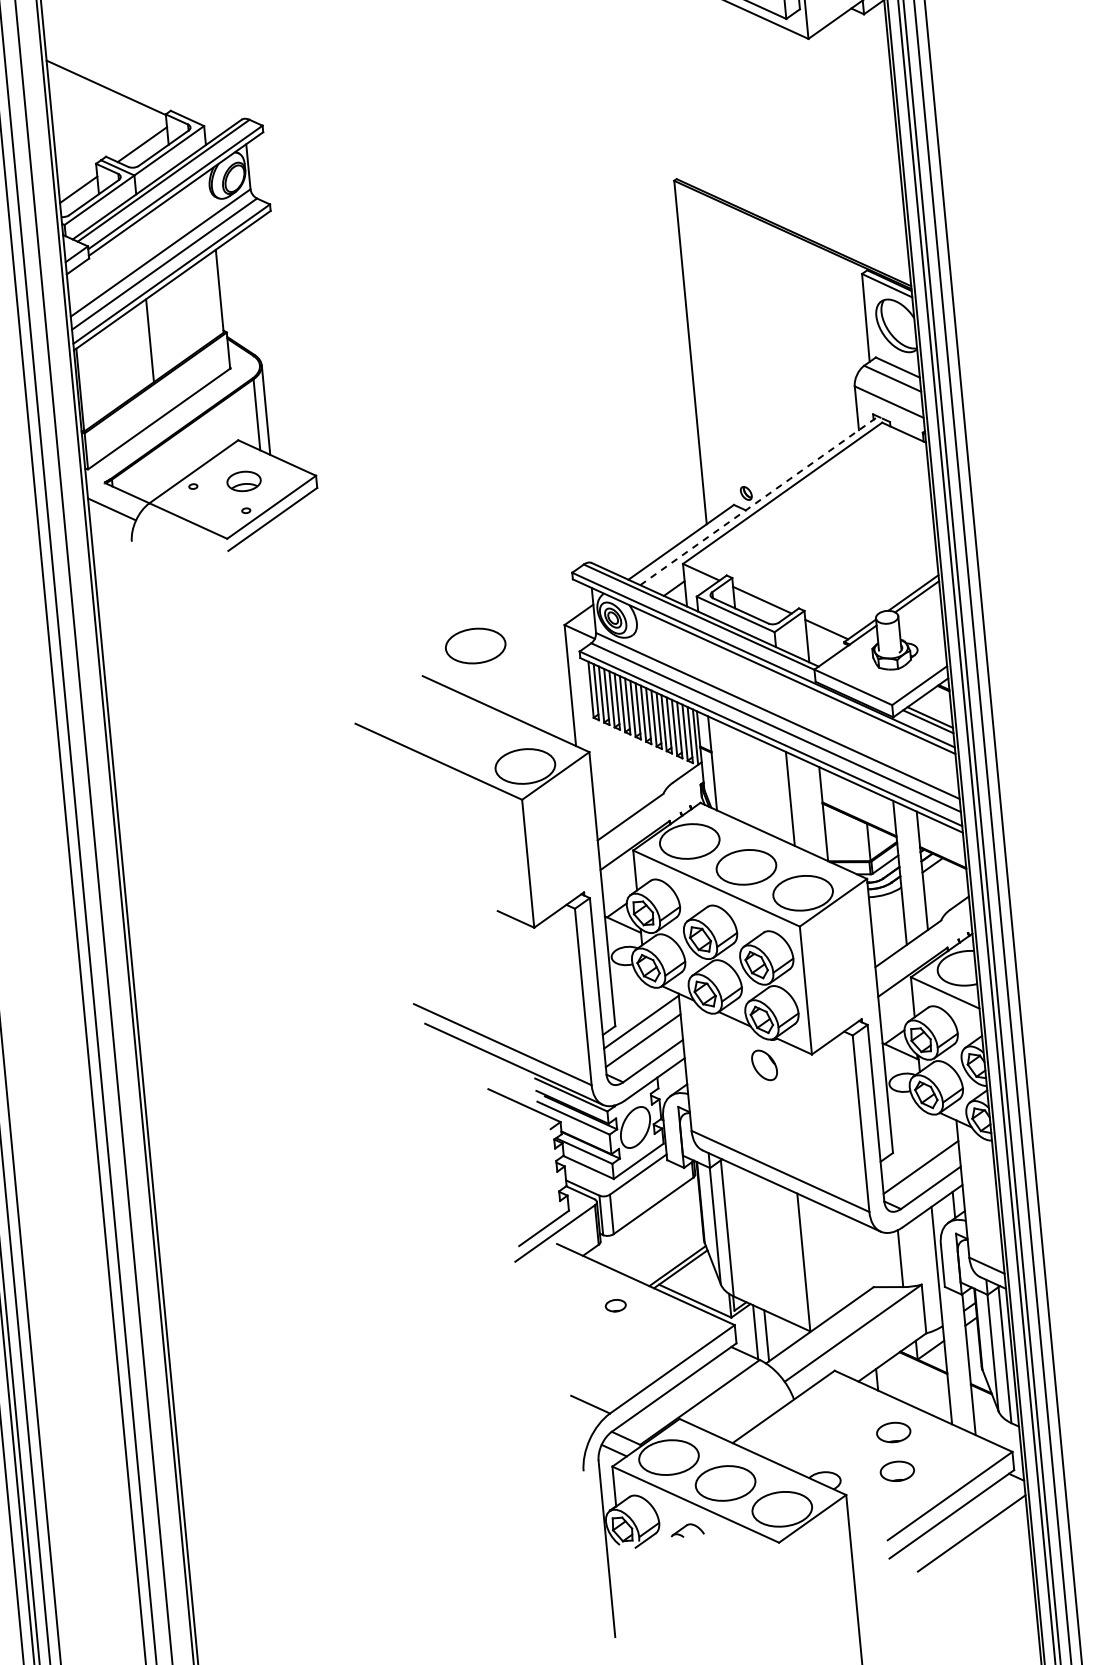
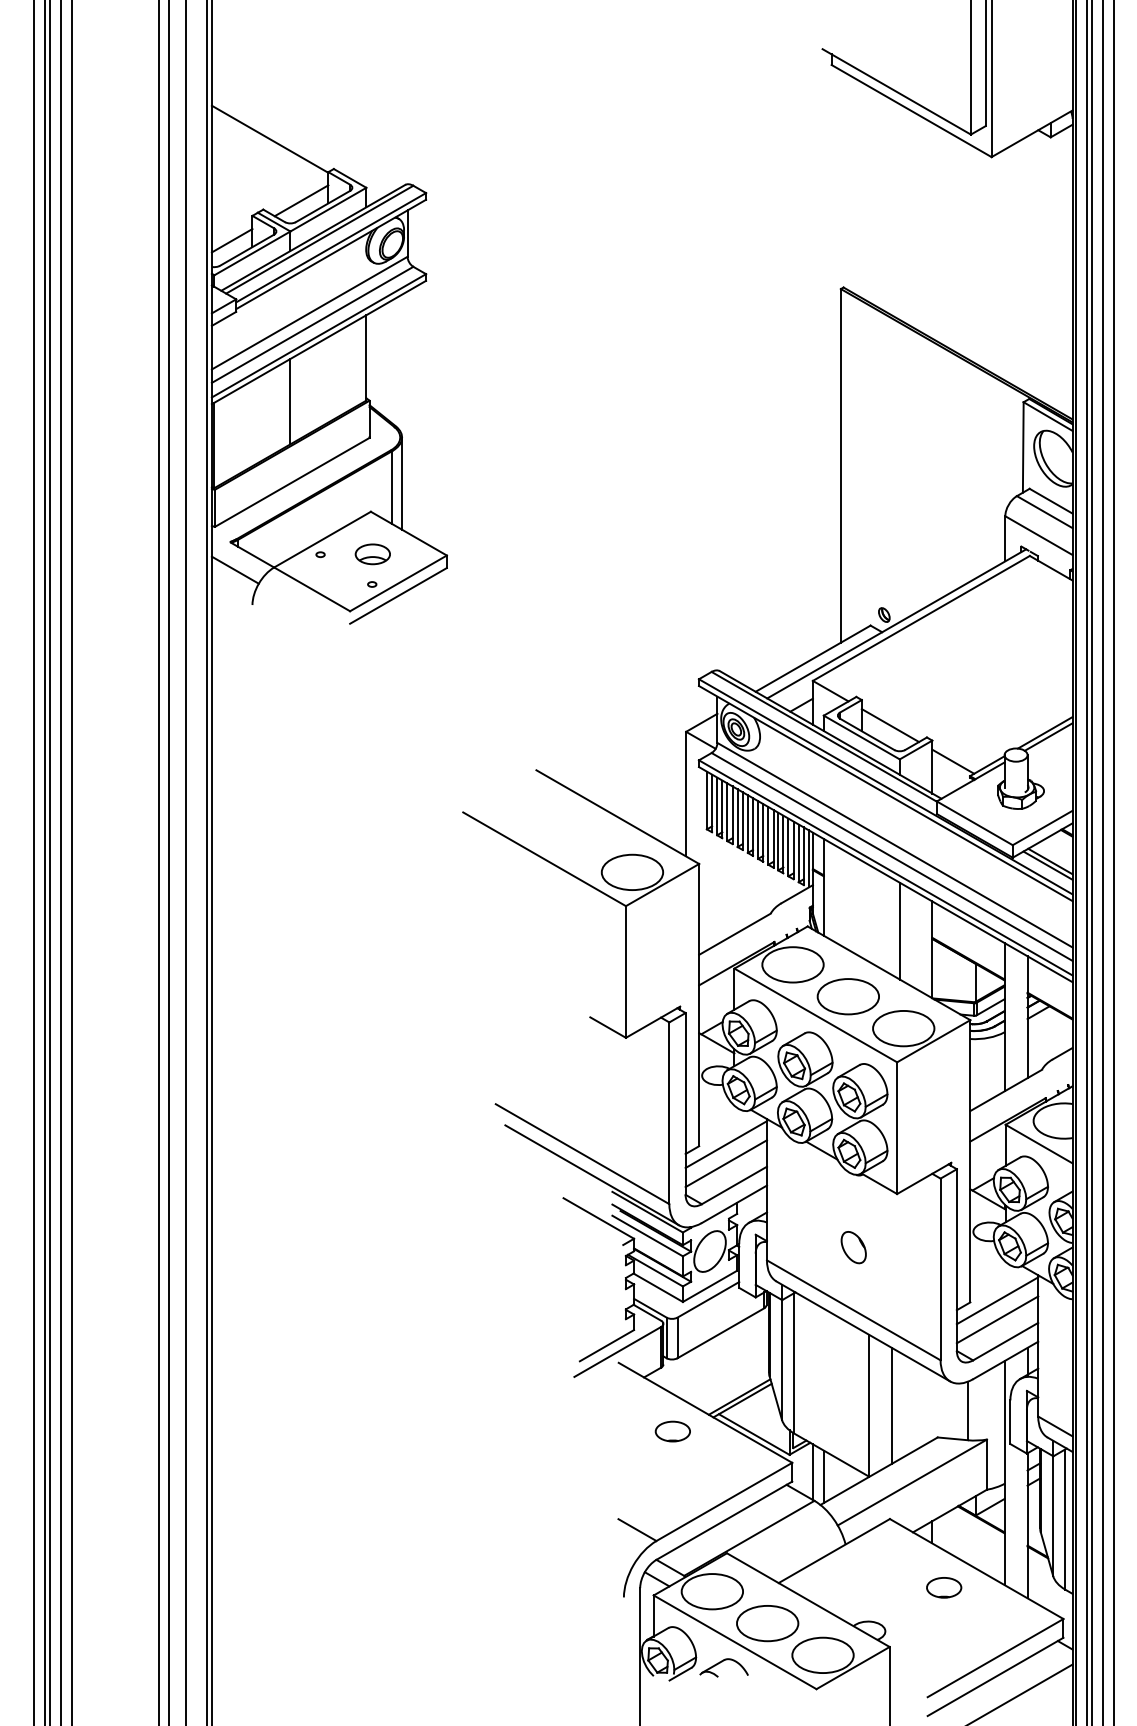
line: (759, 500) -> (897, 623), dashed -> solid
part: (474, 645) -> (592, 744), removed
part: (764, 1065) -> (853, 1247), moved
line: (919, 1148) -> (997, 1300), added
line: (826, 1260) -> (892, 1405), added
part: (615, 1305) -> (672, 1431), size x1.67
part: (897, 1471) -> (944, 1627), removed
part: (686, 1530) -> (723, 1667), size x1.43

